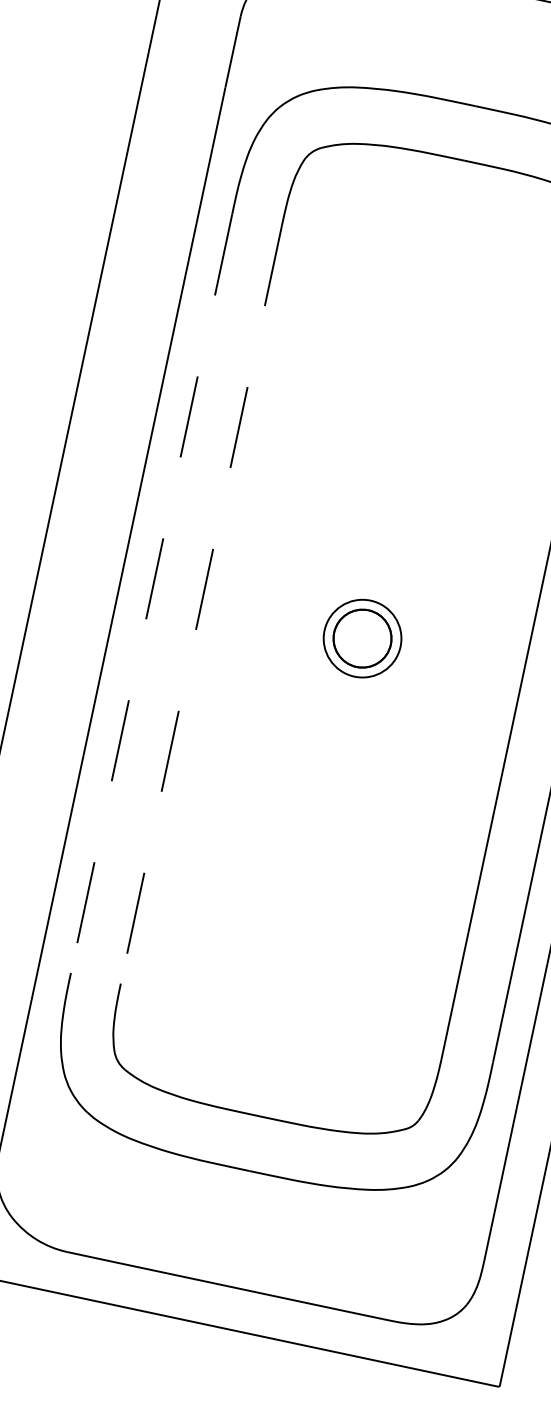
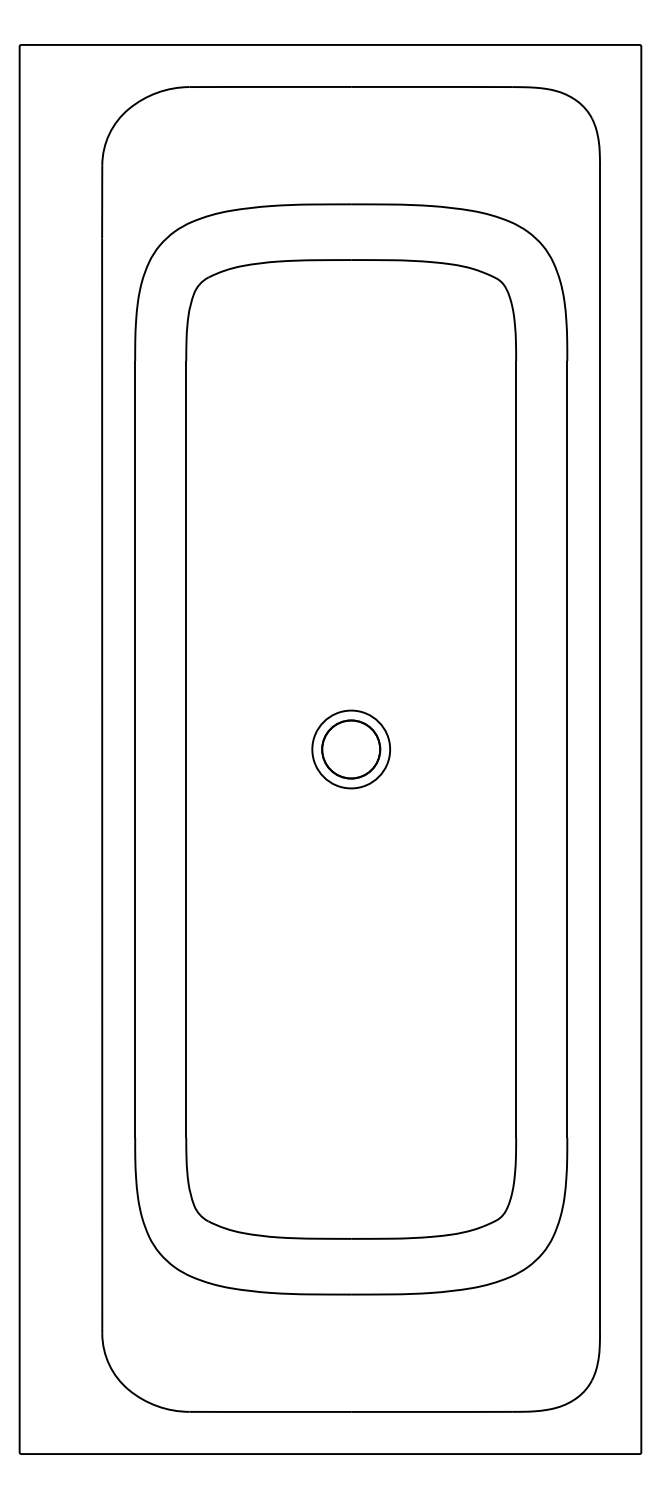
line: (151, 593) -> (135, 749), dashed -> solid
line: (201, 604) -> (186, 749), dashed -> solid

